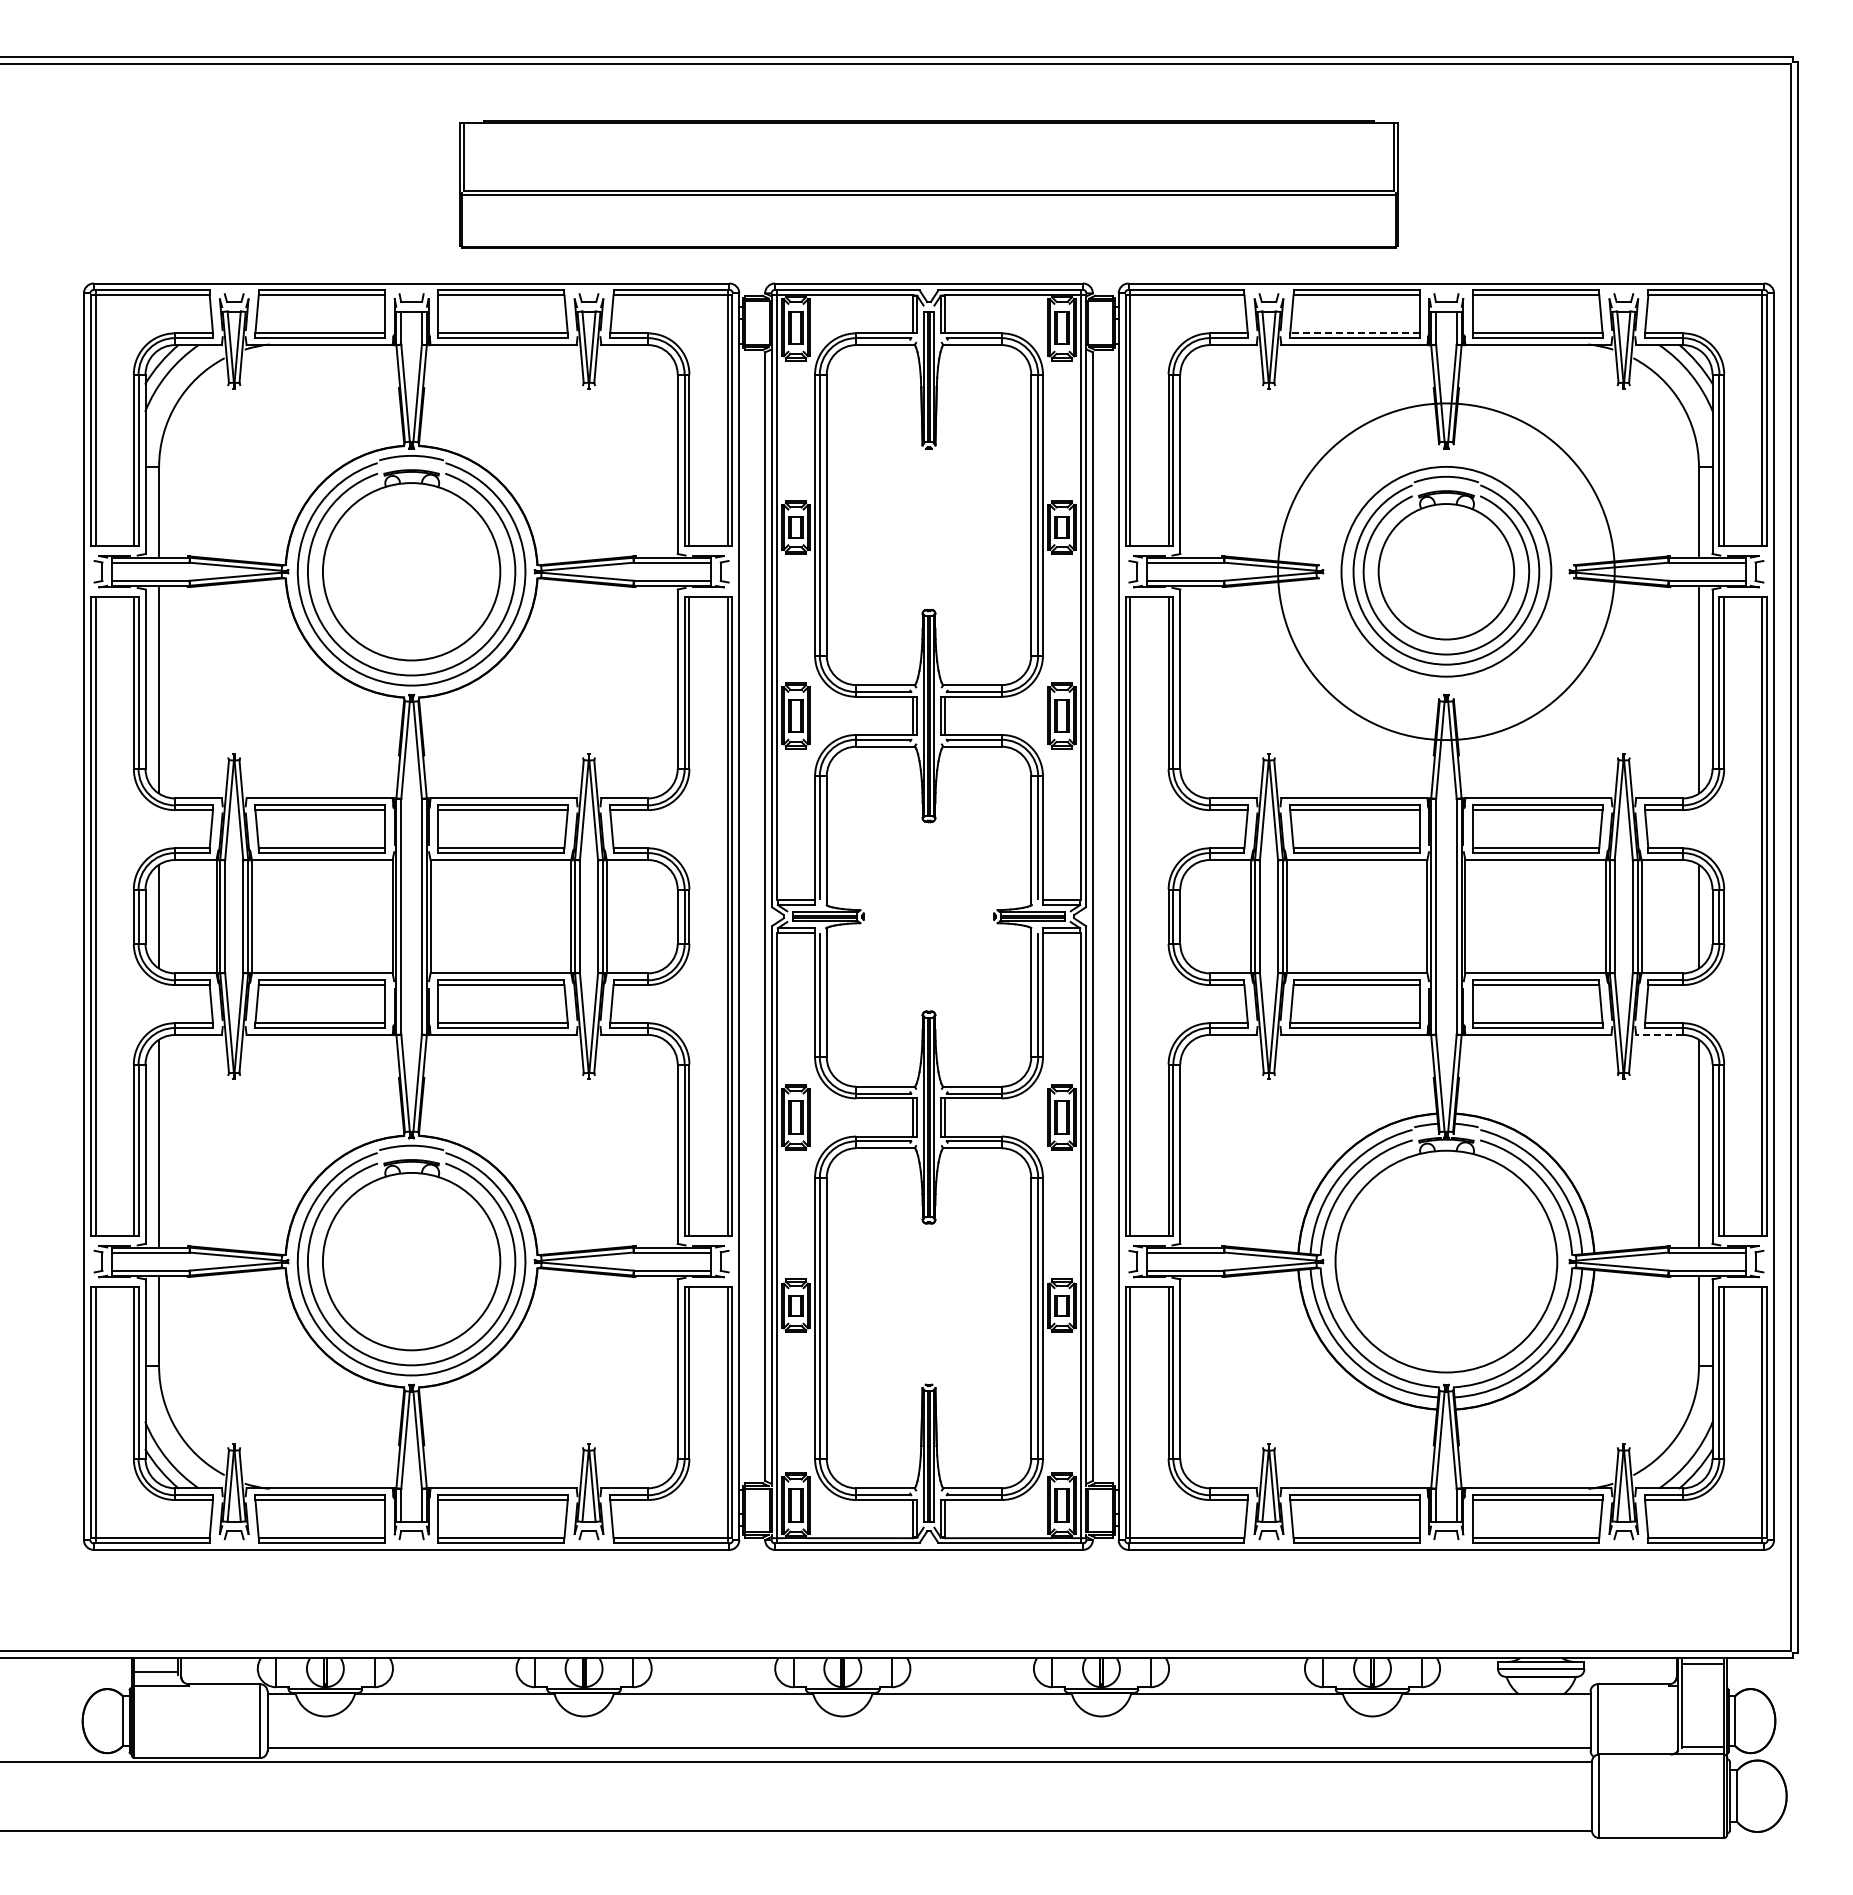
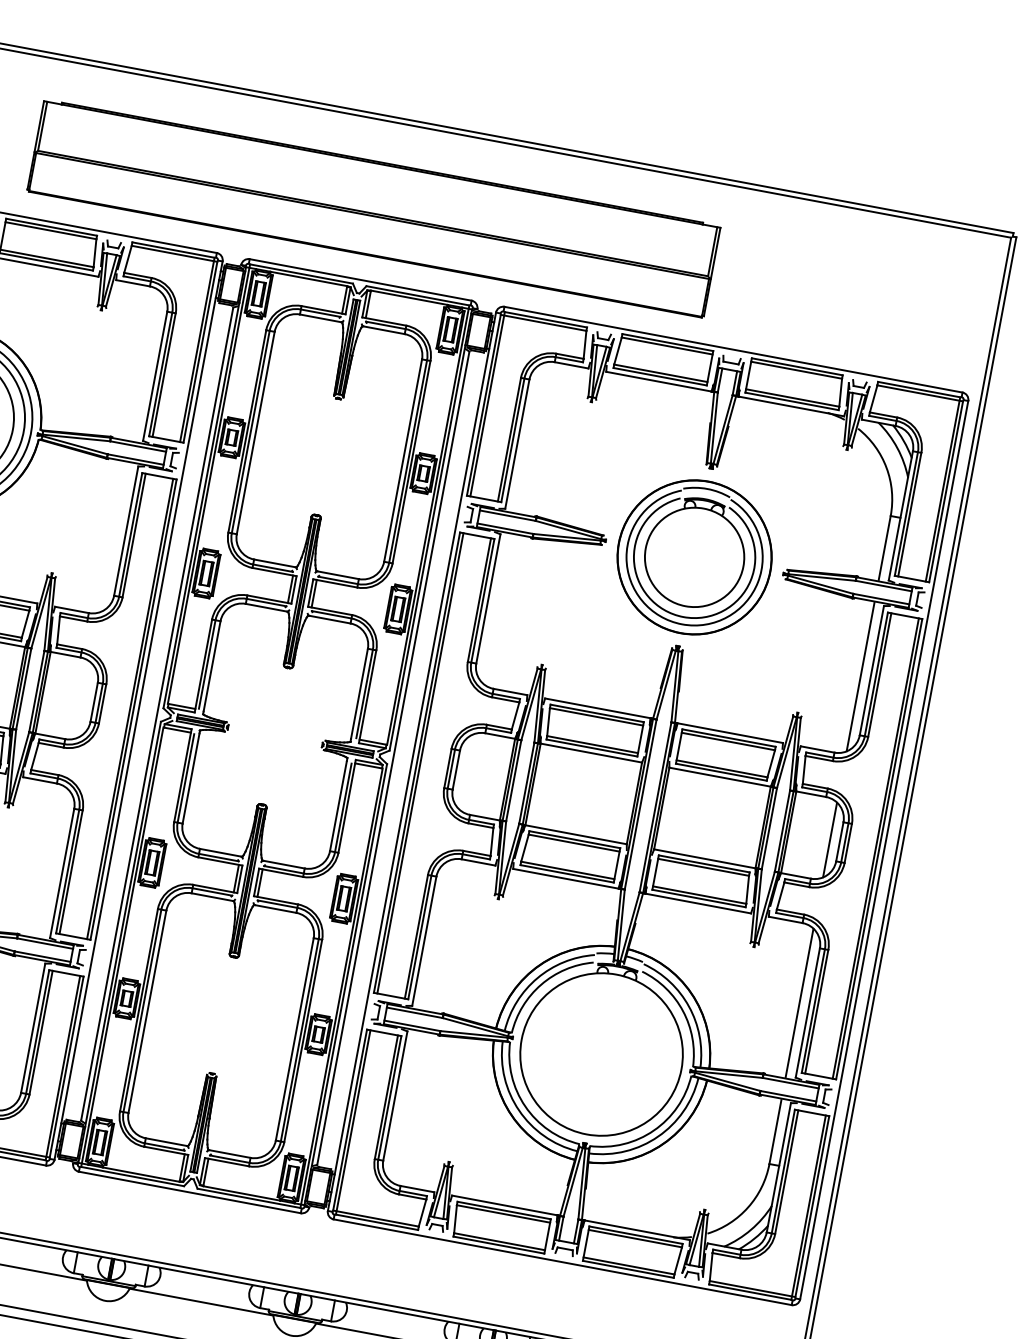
line: (1354, 333) -> (660, 373), dashed -> solid
circle: (1446, 571) -> (694, 557), size x0.62
line: (1659, 1034) -> (785, 919), dashed -> solid

